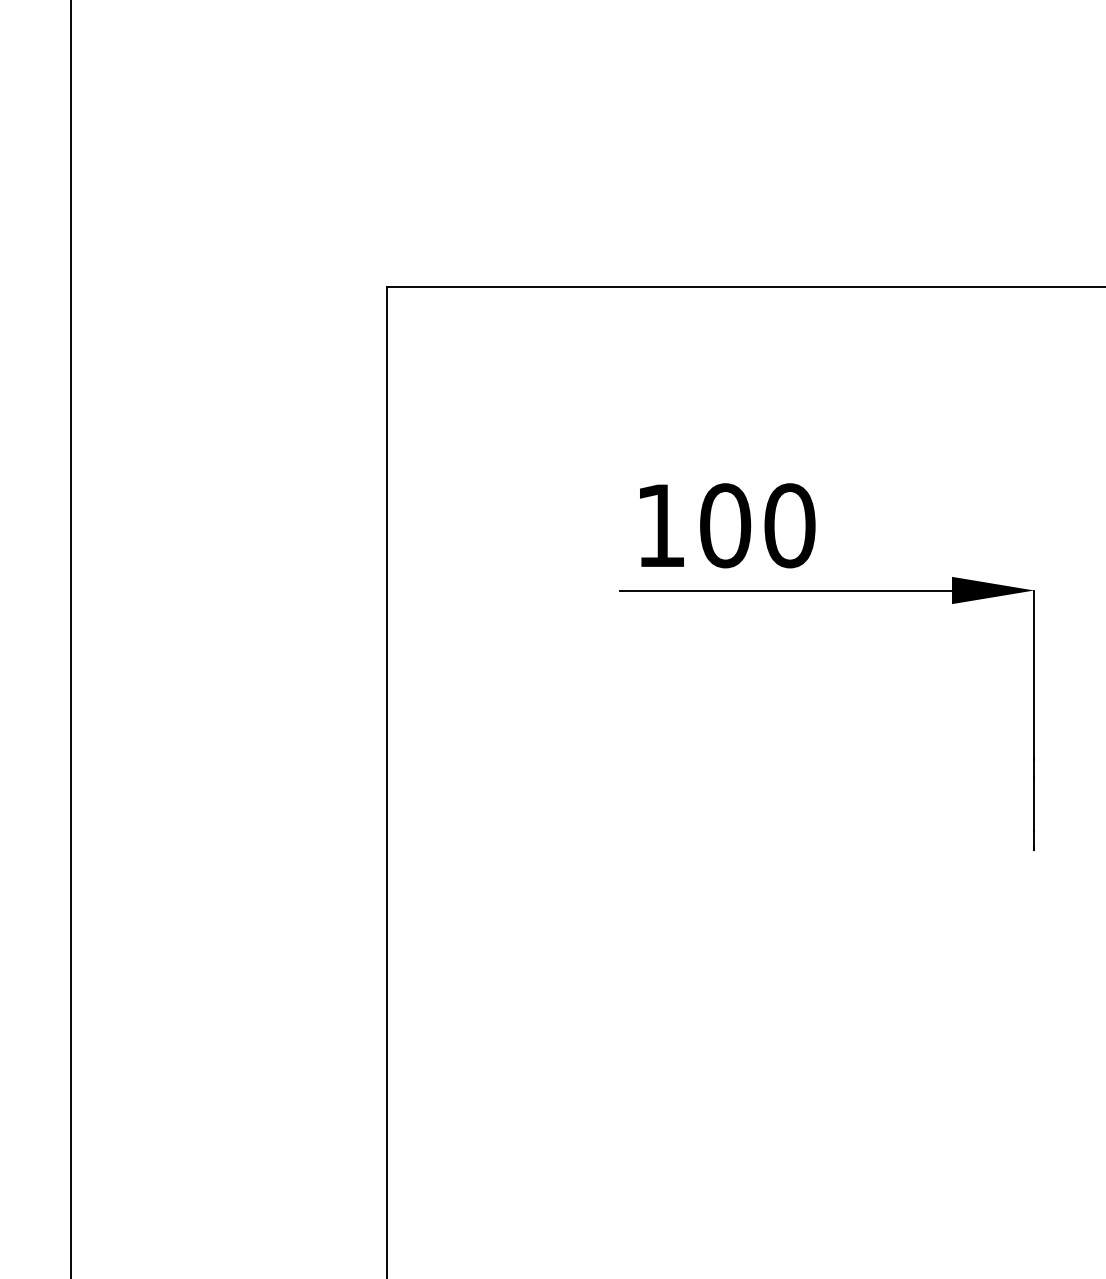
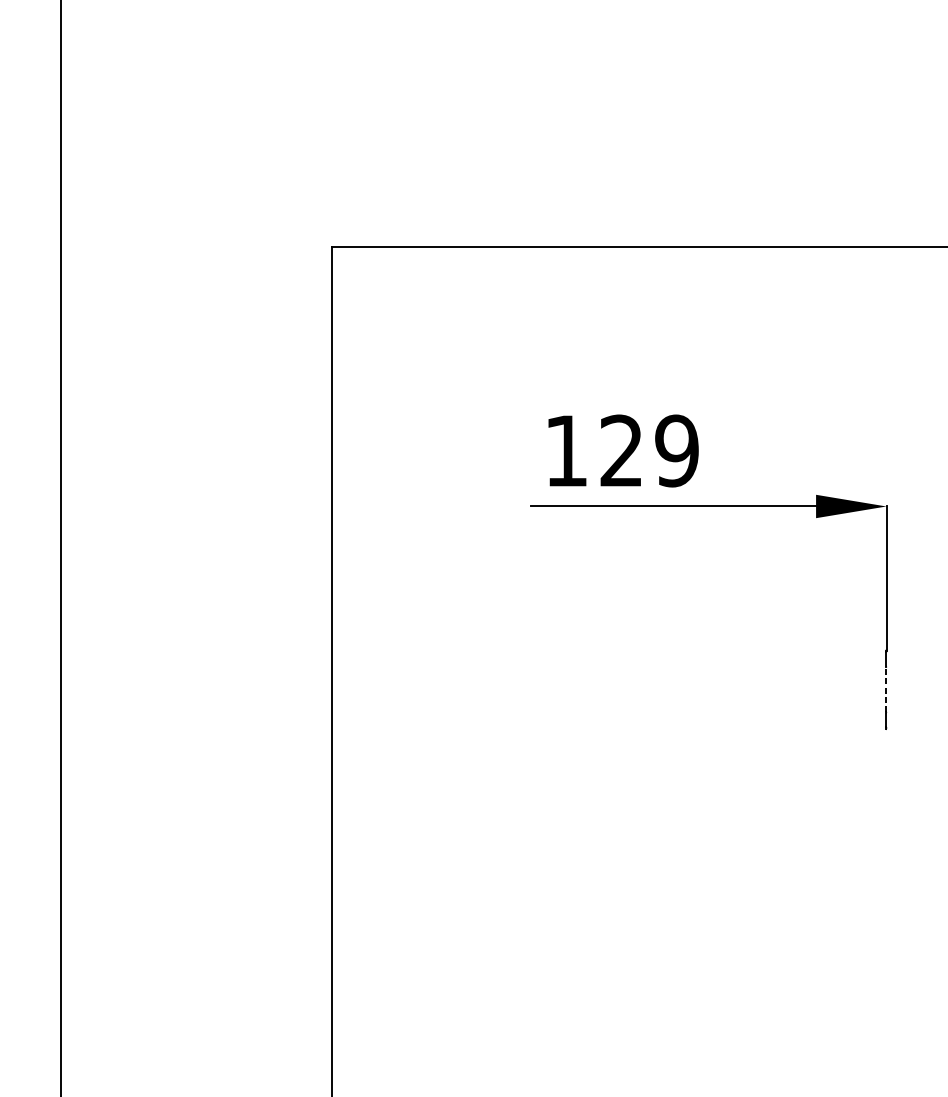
text: (757, 525) -> (649, 450), 100 -> 129
line: (1034, 804) -> (886, 689), solid -> dashed

